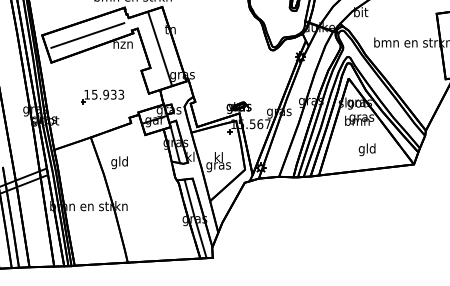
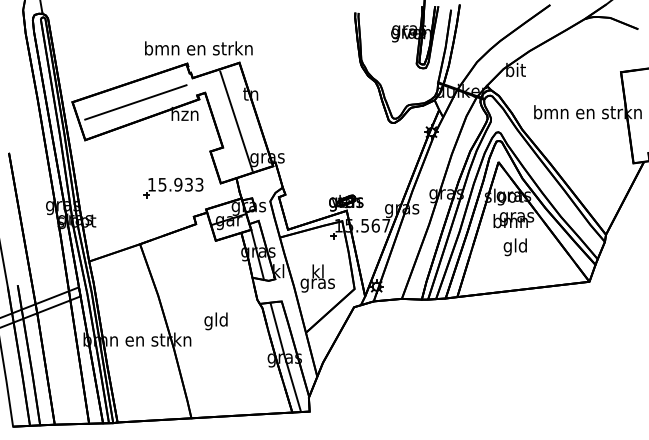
part: (102, 96) -> (173, 187), moved
text: (366, 149) -> (514, 247), moved
text: (119, 162) -> (215, 321), moved

